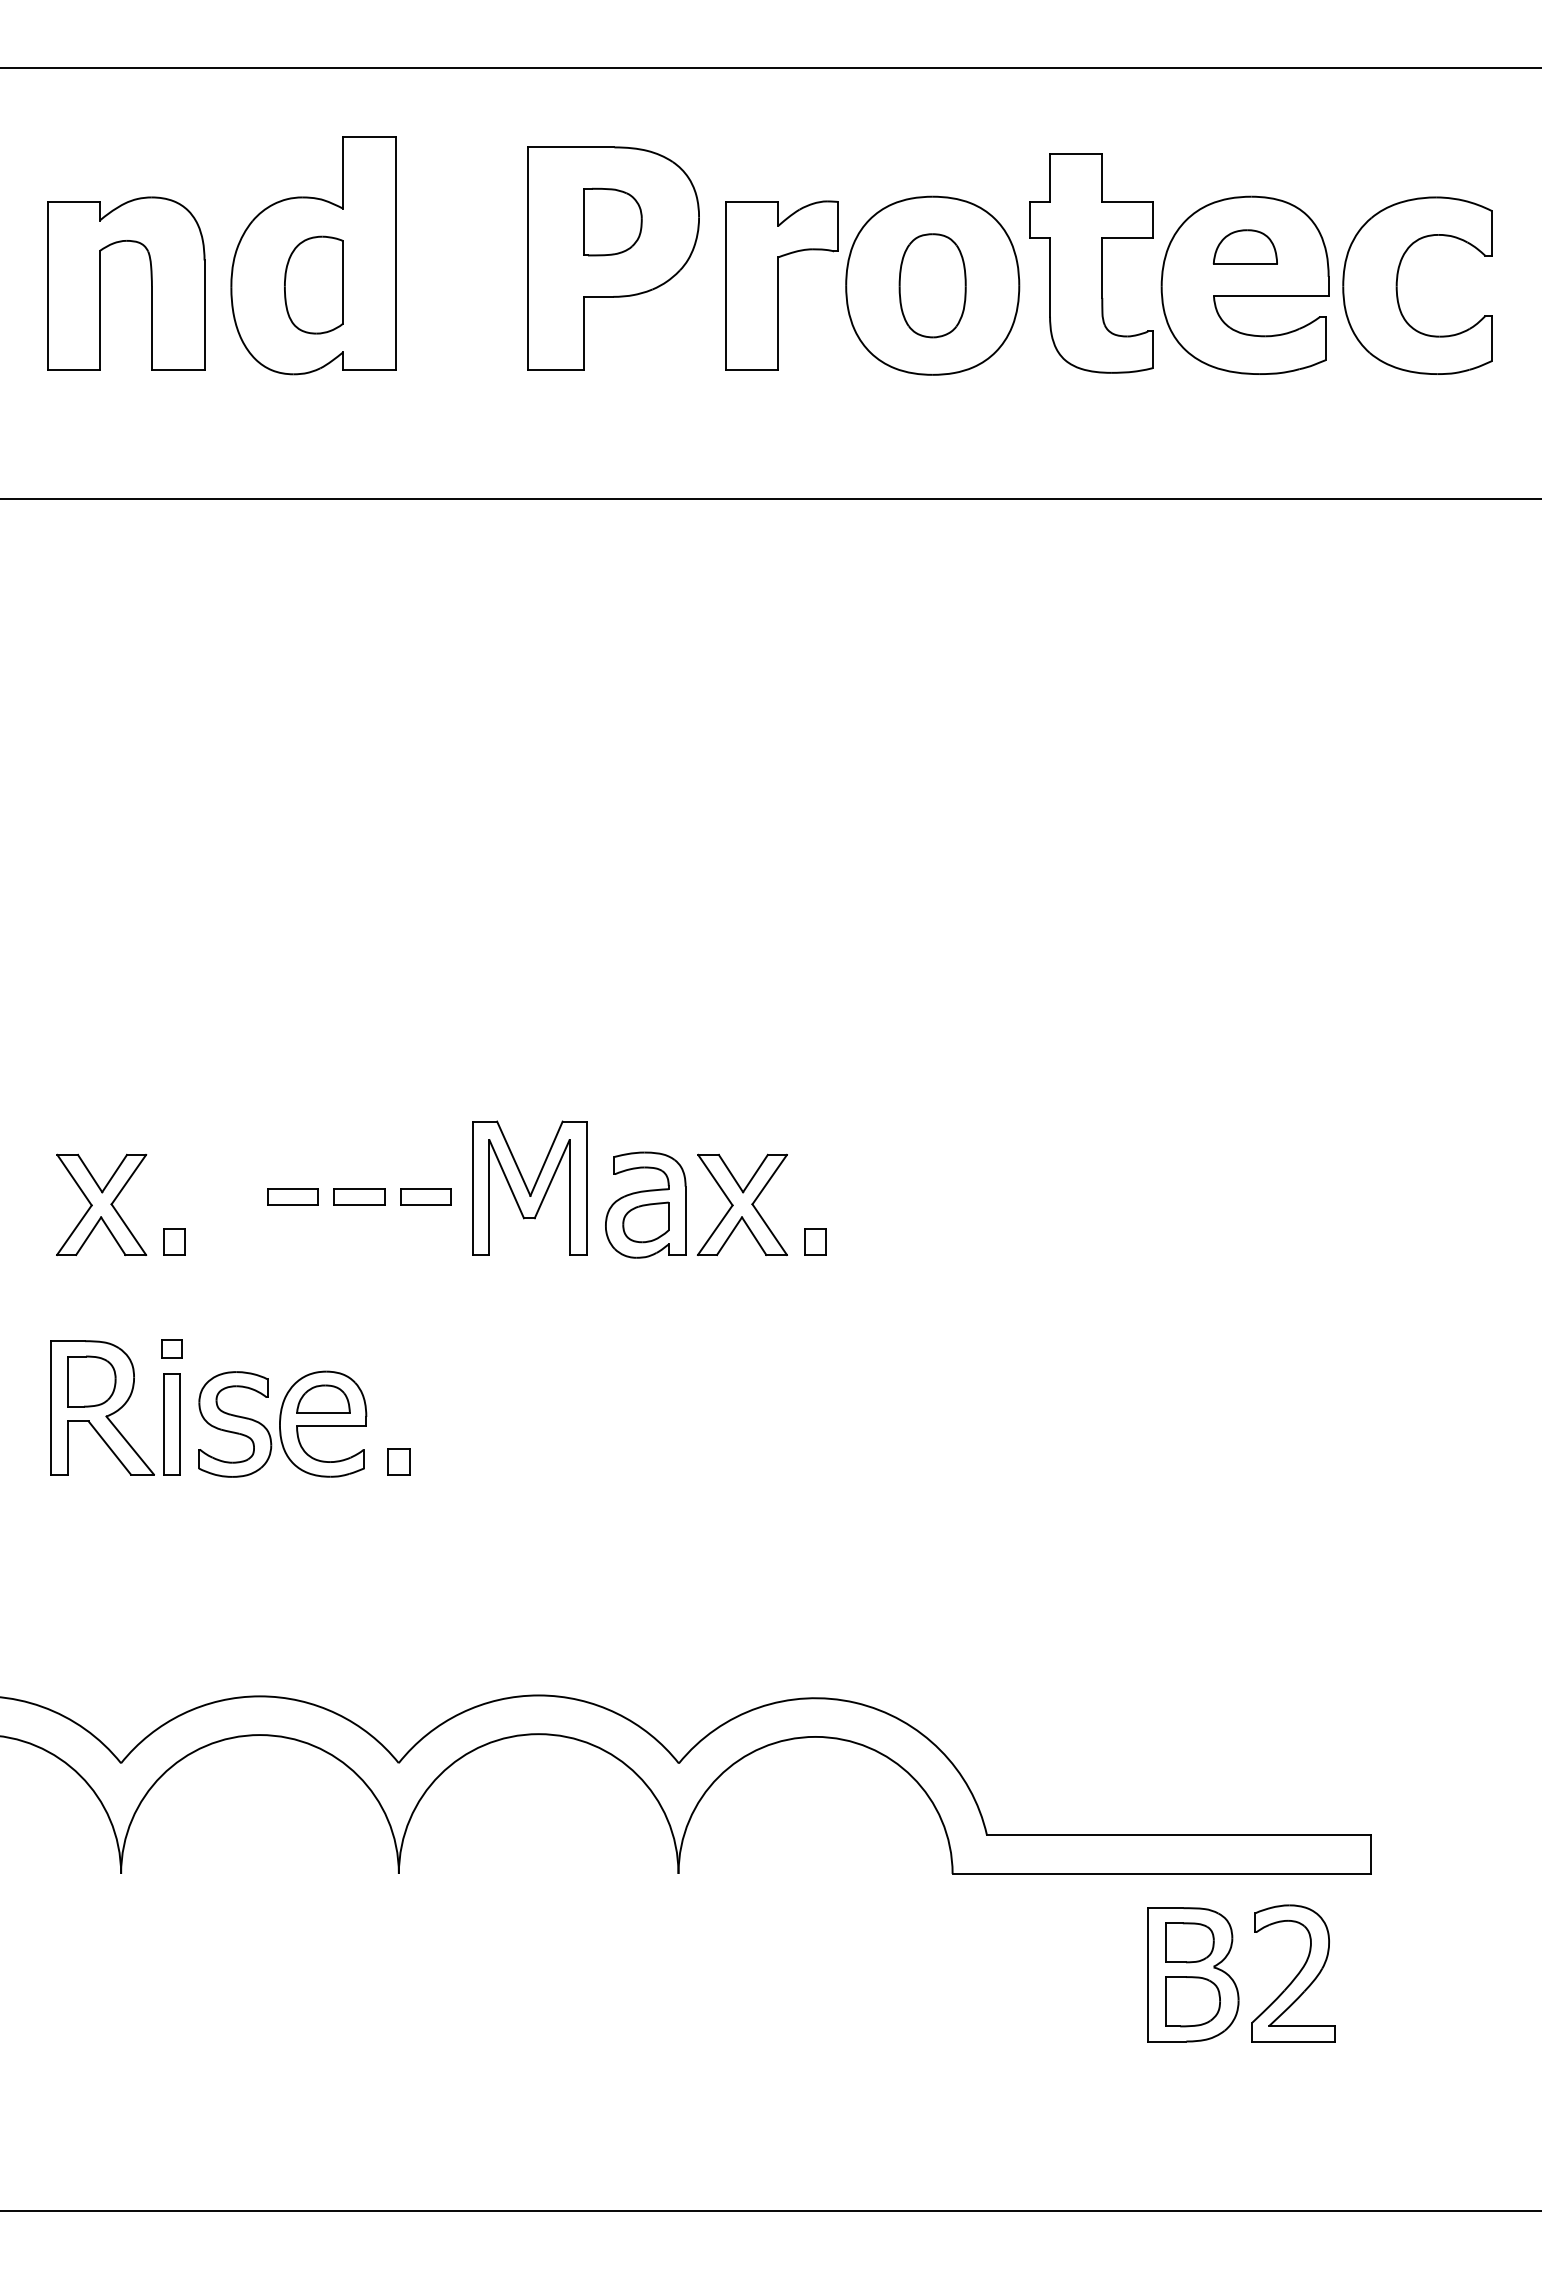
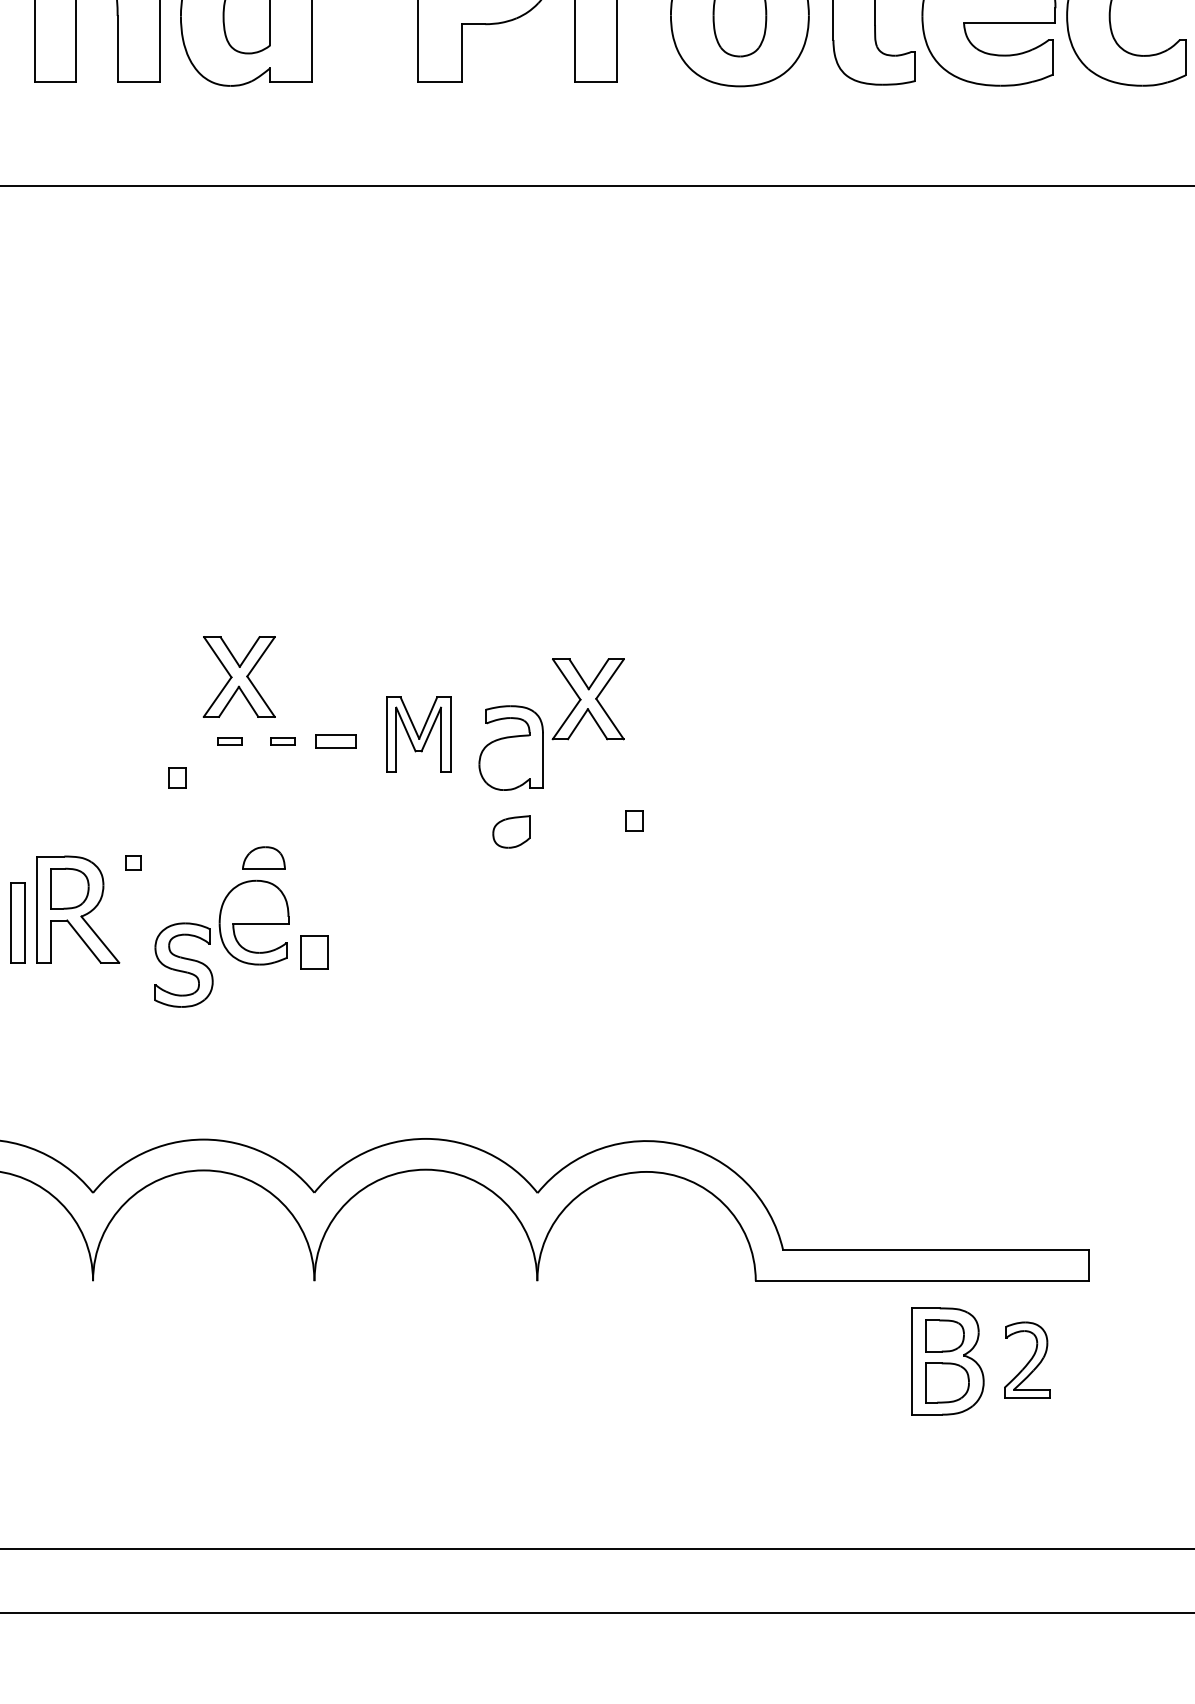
part: (529, 1187) -> (418, 734), size x0.7
part: (292, 1196) -> (229, 741), size x0.6
part: (359, 1196) -> (283, 741), size x0.6
part: (101, 1204) -> (239, 676), moved
part: (741, 1204) -> (587, 698), moved
part: (645, 1222) -> (511, 832), moved
part: (174, 1241) -> (177, 777), moved
part: (815, 1241) -> (634, 820), moved
part: (323, 1398) -> (263, 857), moved
part: (171, 1424) -> (17, 922), moved
part: (235, 1424) -> (184, 965), moved
part: (398, 1461) -> (314, 952), size x1.6
part: (1293, 1973) -> (1027, 1360), size x0.7

